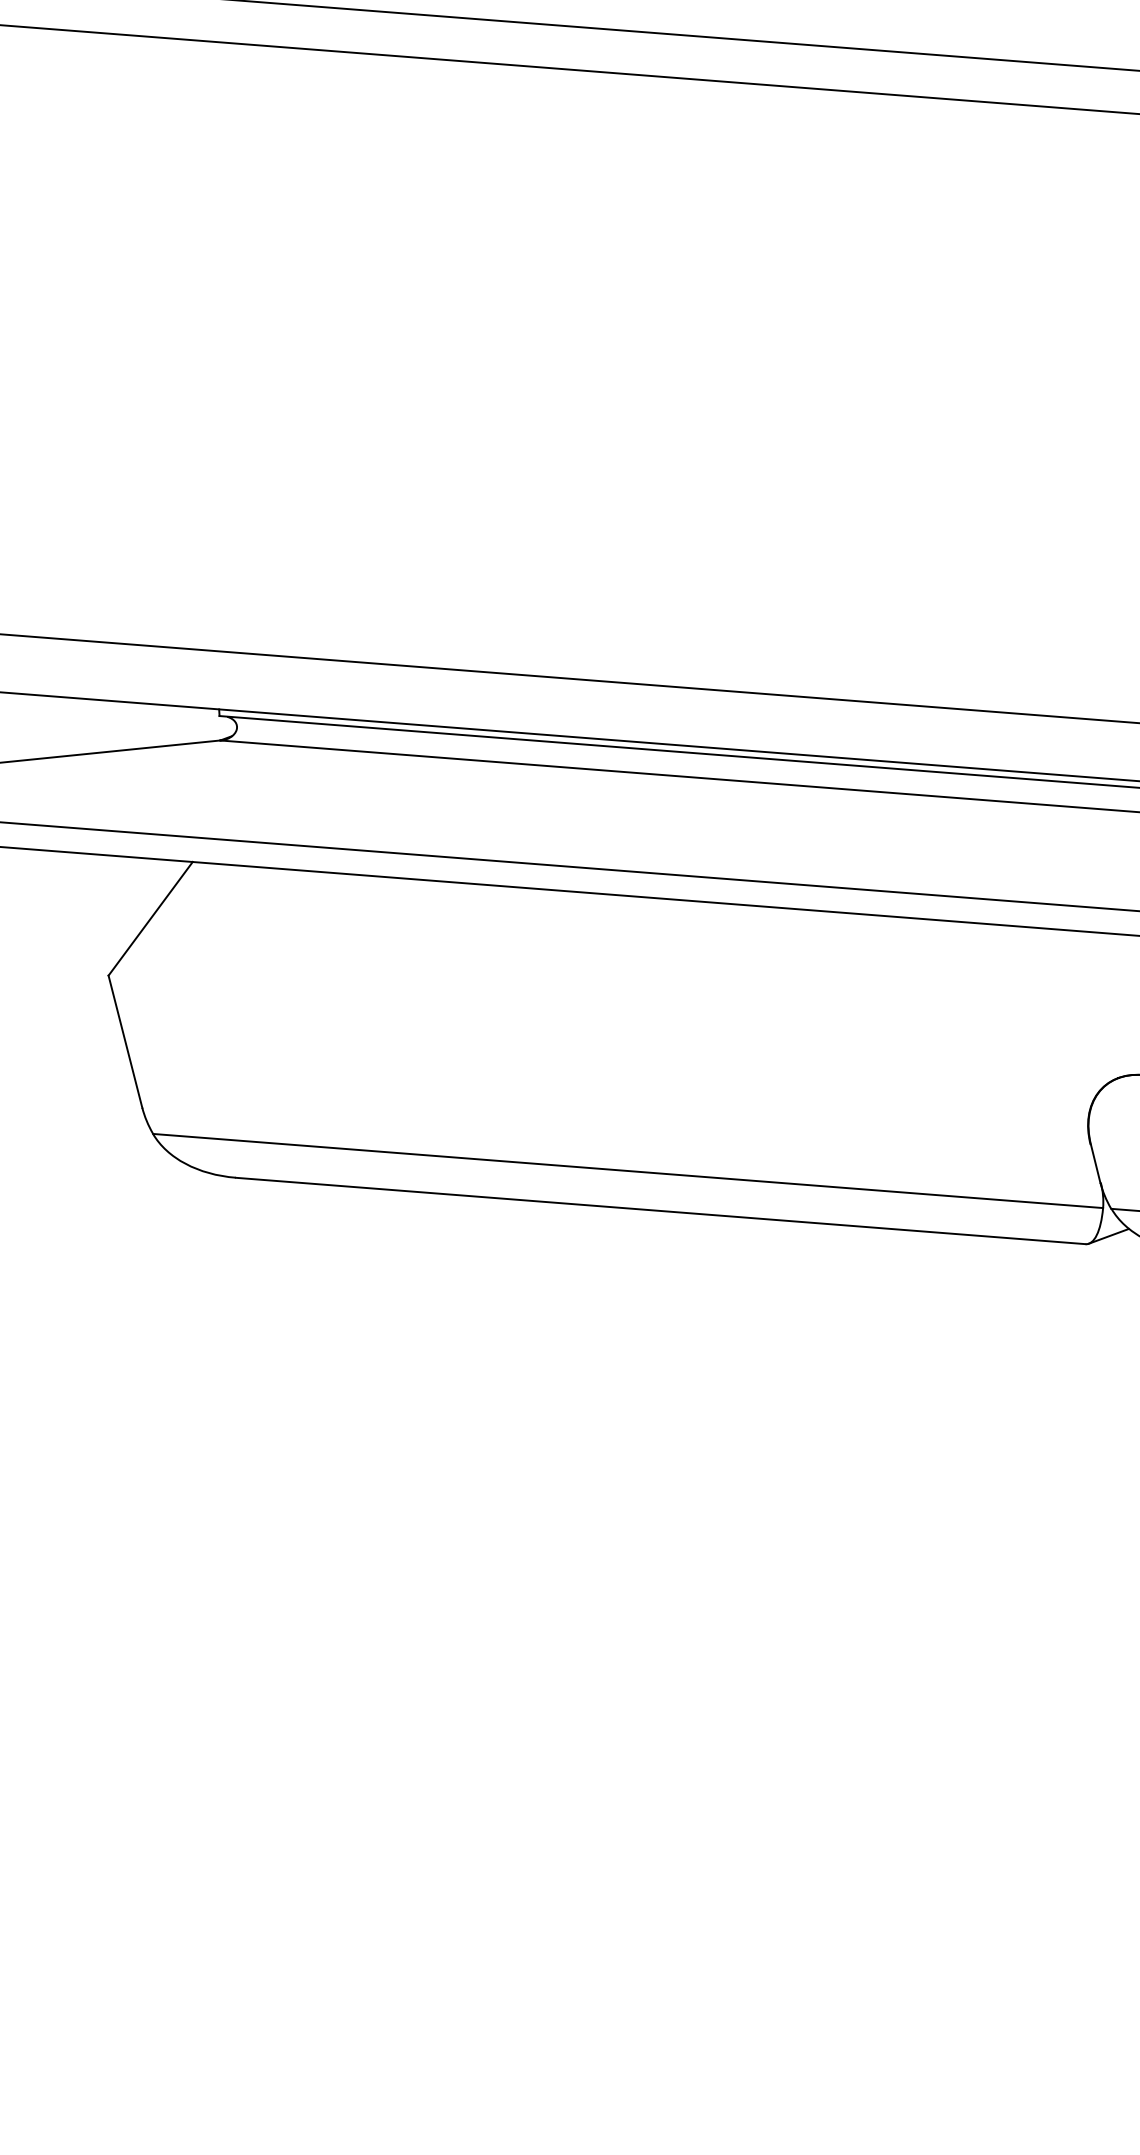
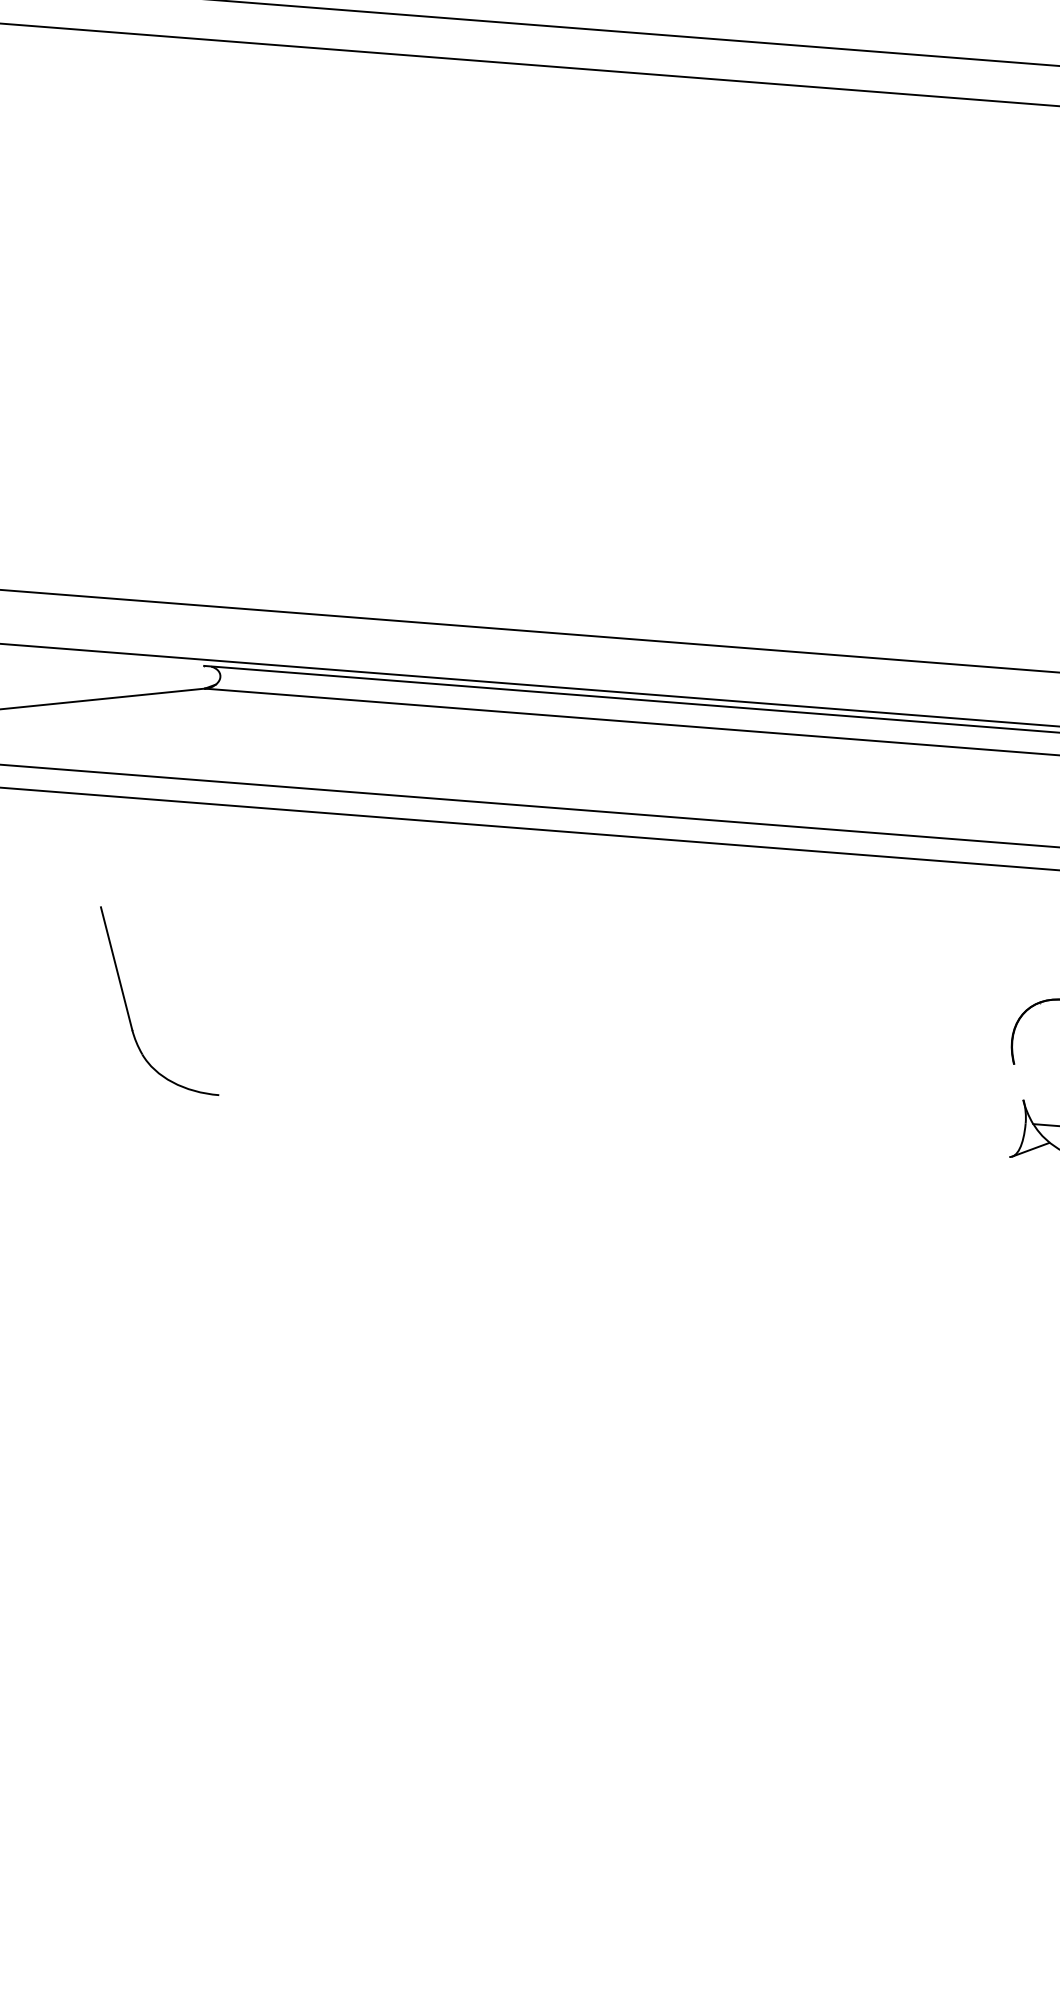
line: (150, 918) -> (139, 854), removed
line: (1095, 1163) -> (1018, 1081), removed
line: (627, 1170) -> (583, 1088), removed
line: (660, 1210) -> (614, 1125), removed

